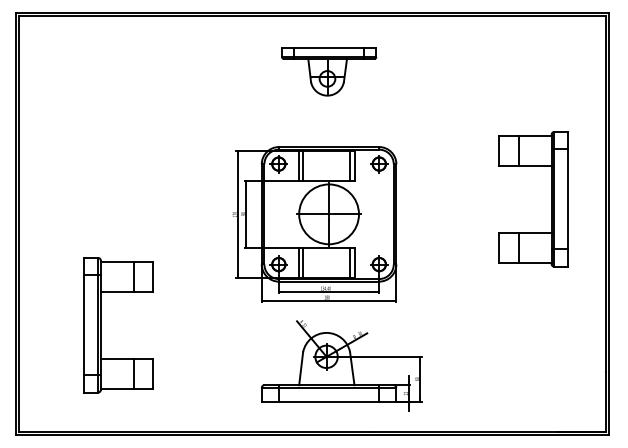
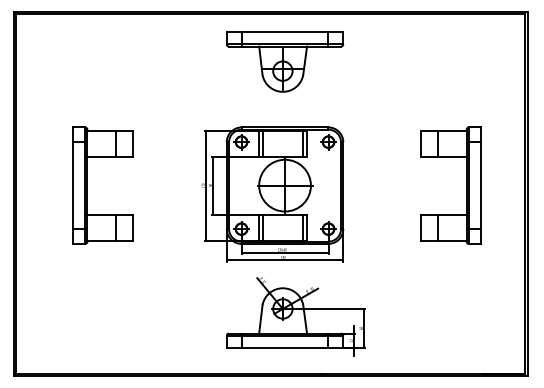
part: (329, 70) -> (285, 61), size x1.43
part: (551, 199) -> (466, 185), moved
part: (100, 325) -> (87, 185), moved

